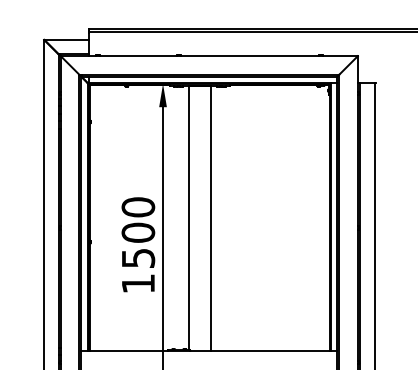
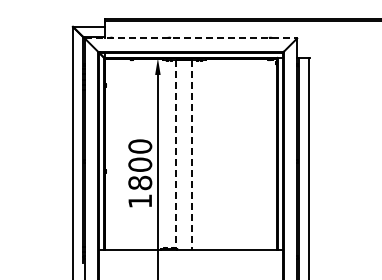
line: (210, 56) -> (191, 38), solid -> dashed
line: (189, 218) -> (176, 154), solid -> dashed
line: (211, 218) -> (192, 154), solid -> dashed
text: (138, 257) -> (140, 182), 1500 -> 1800

